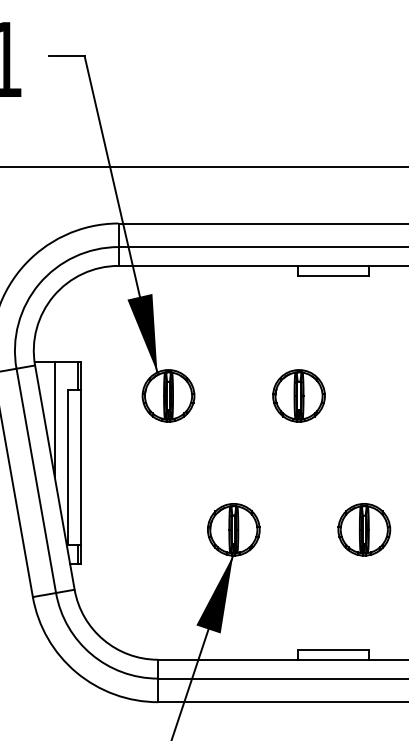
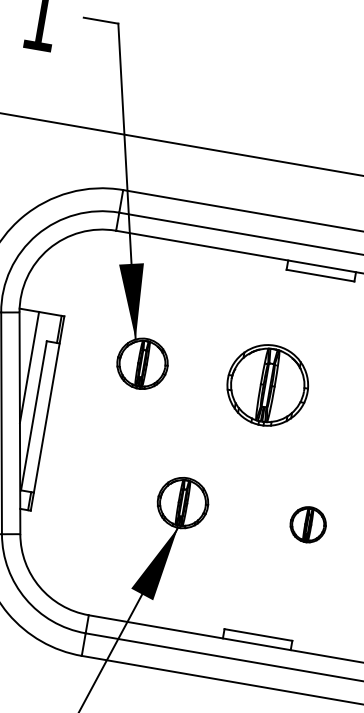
part: (298, 395) -> (267, 384), size x1.6
part: (364, 529) -> (308, 524), size x0.7

